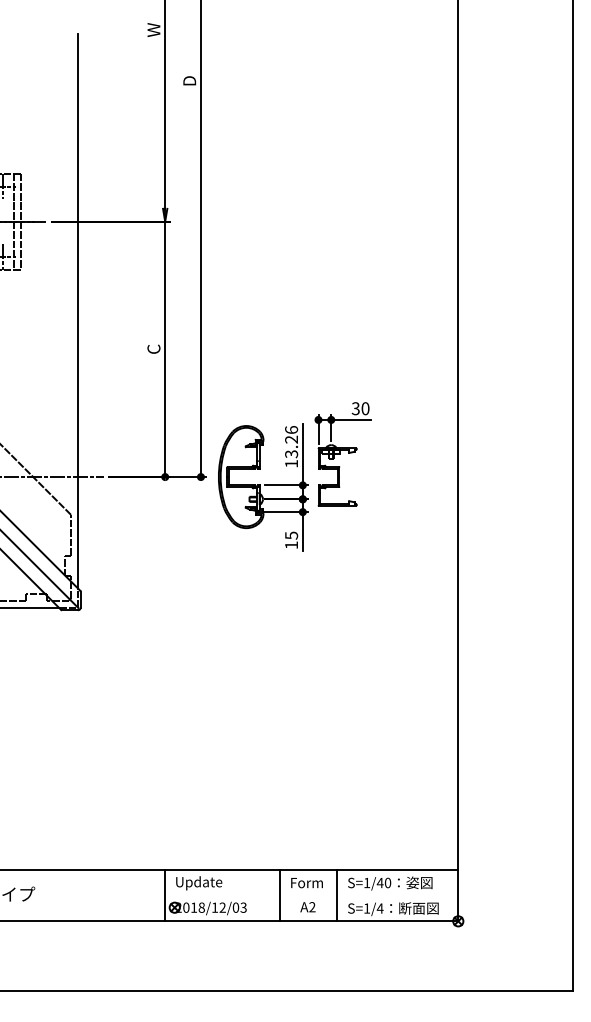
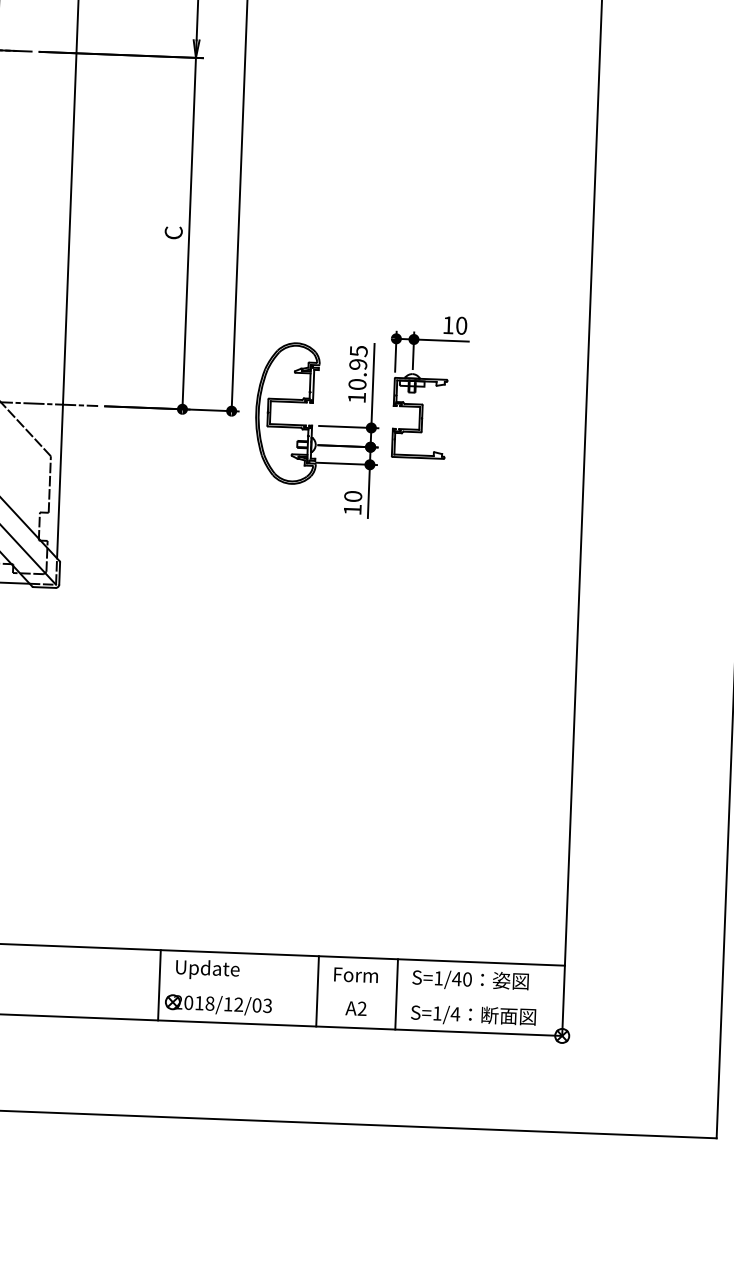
text: (355, 408) -> (447, 325), 30 -> 10
text: (291, 442) -> (358, 368), 13.26 -> 10.95
text: (291, 535) -> (353, 496), 15 -> 10

